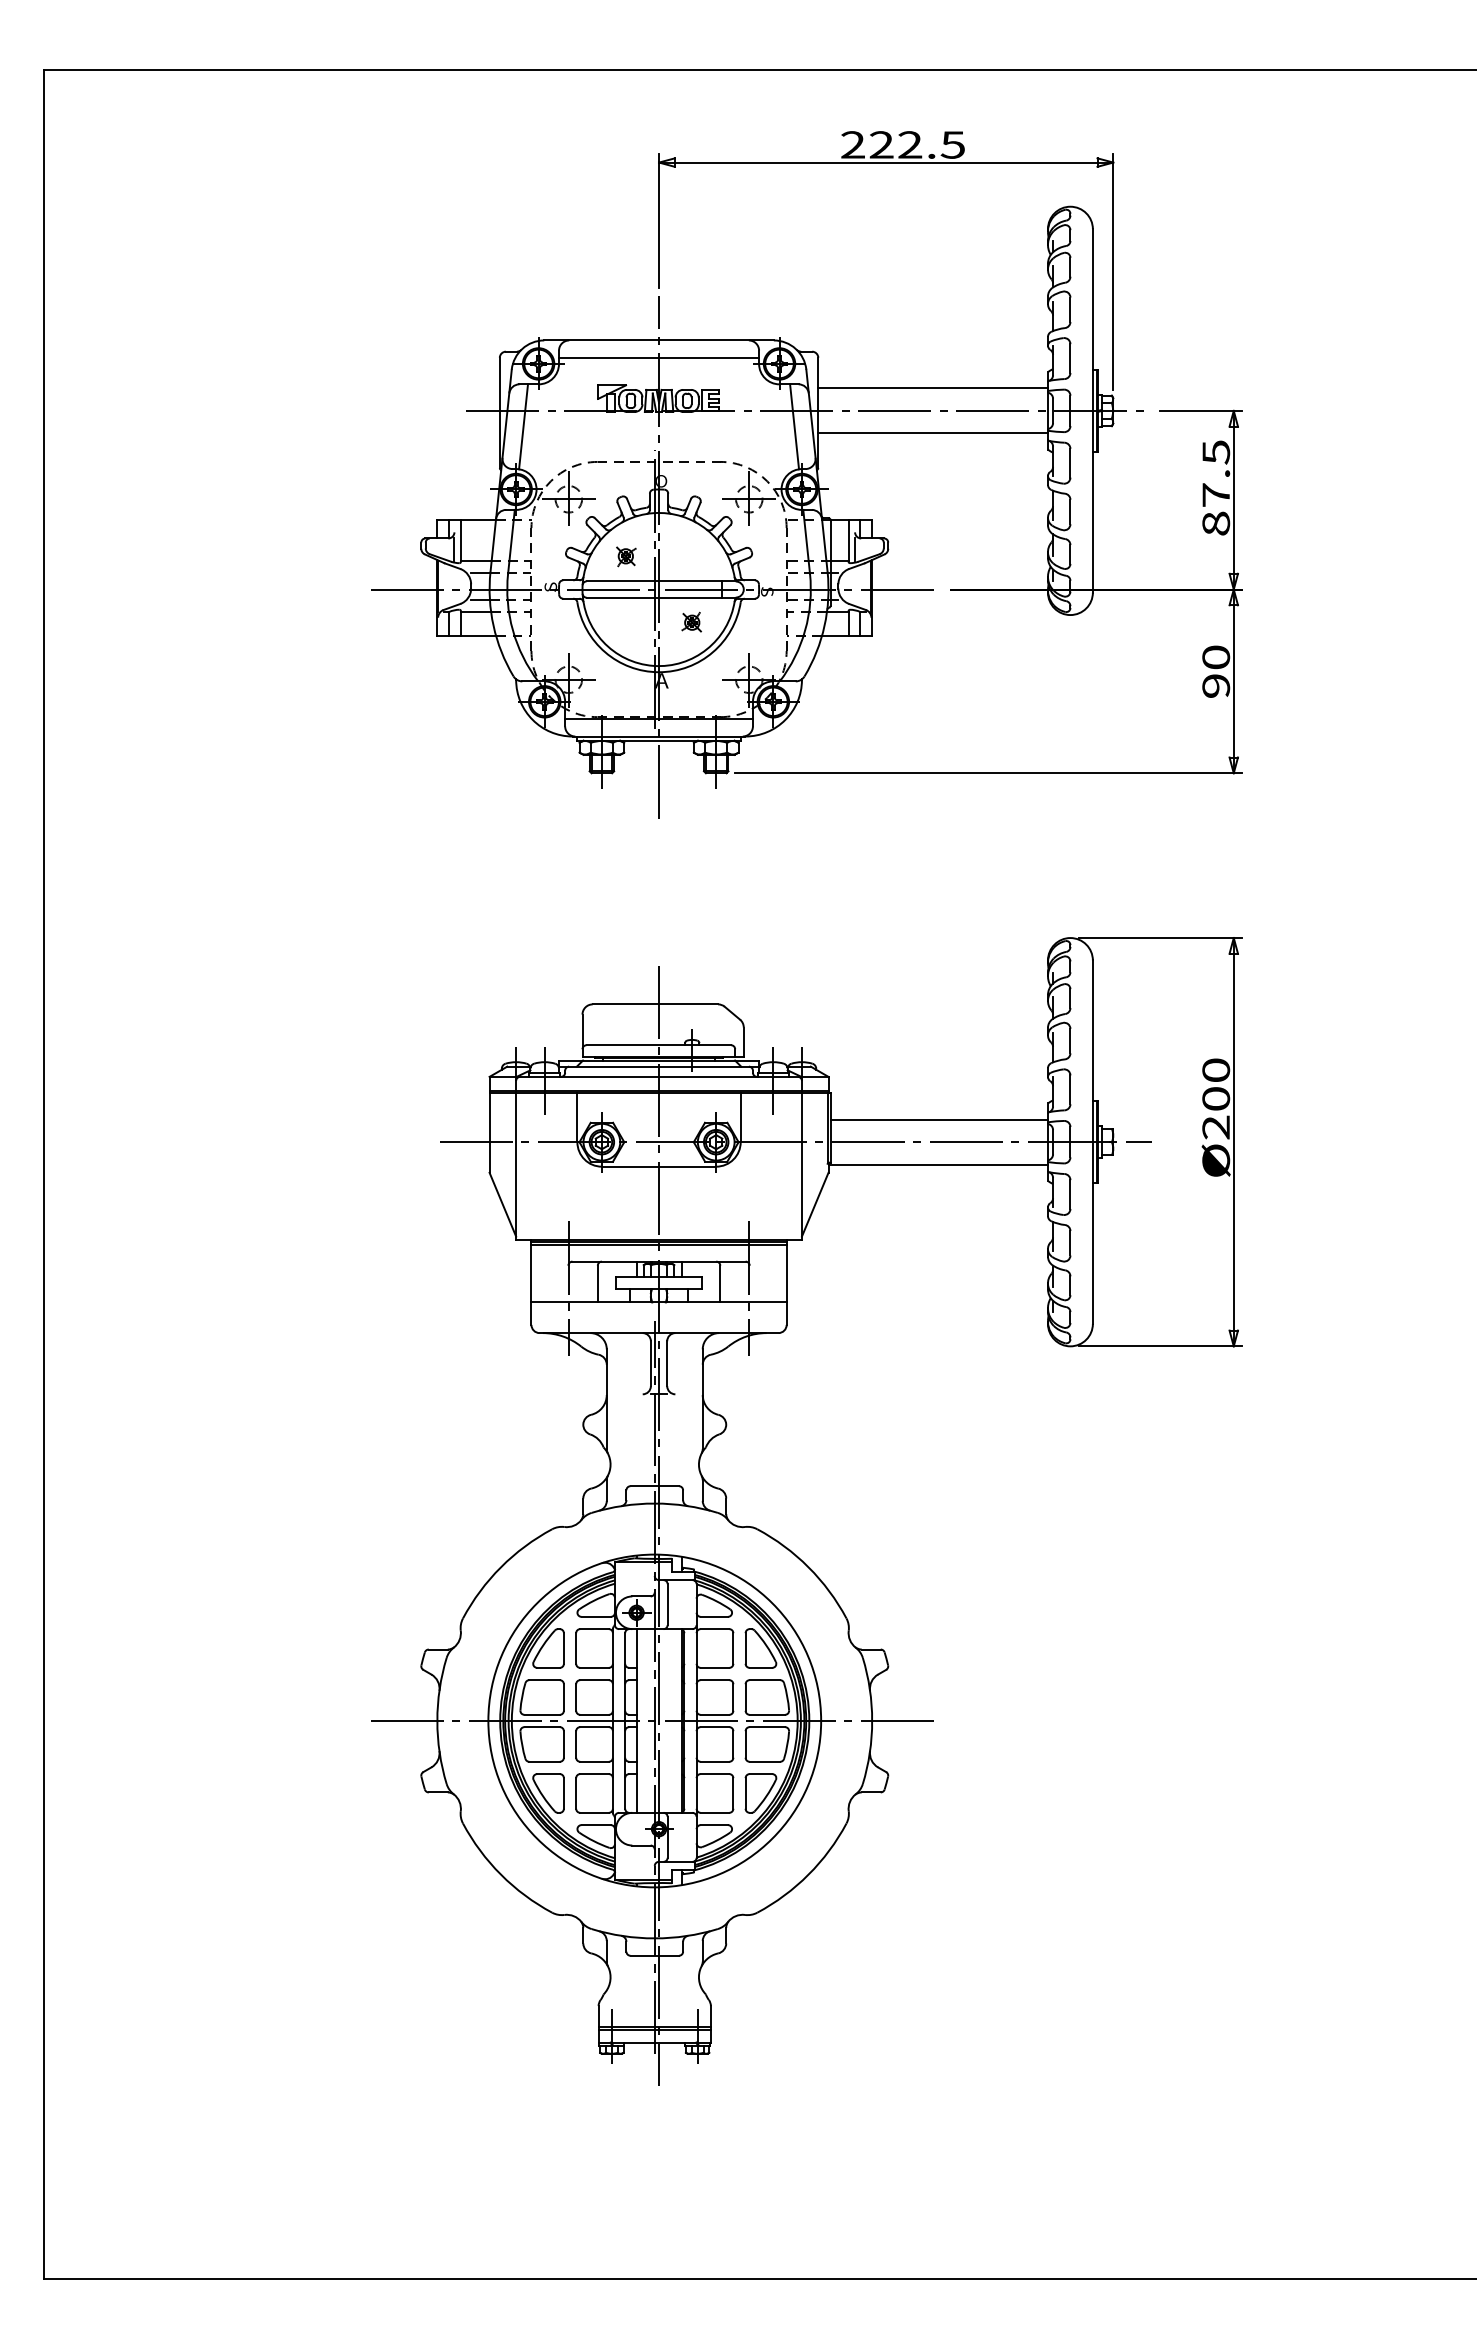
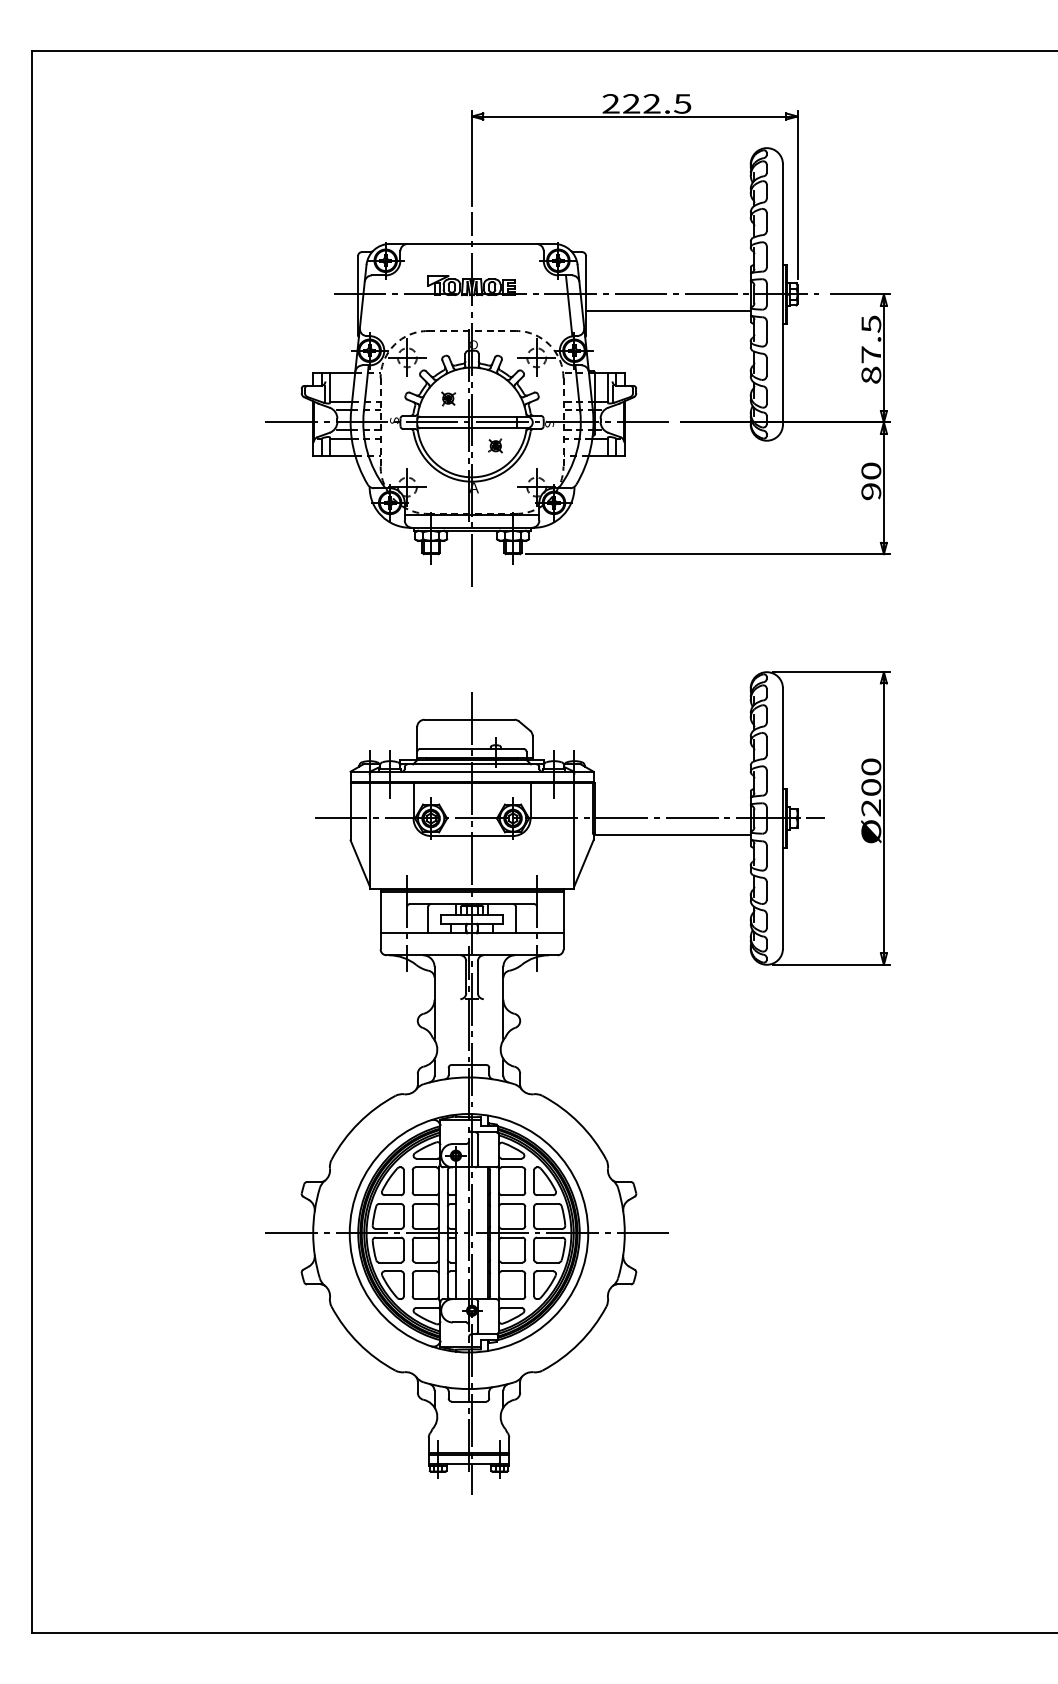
line: (659, 358) -> (472, 256), removed
line: (932, 388) -> (668, 278), removed
line: (523, 426) -> (374, 305), removed
line: (938, 1119) -> (672, 802), removed

